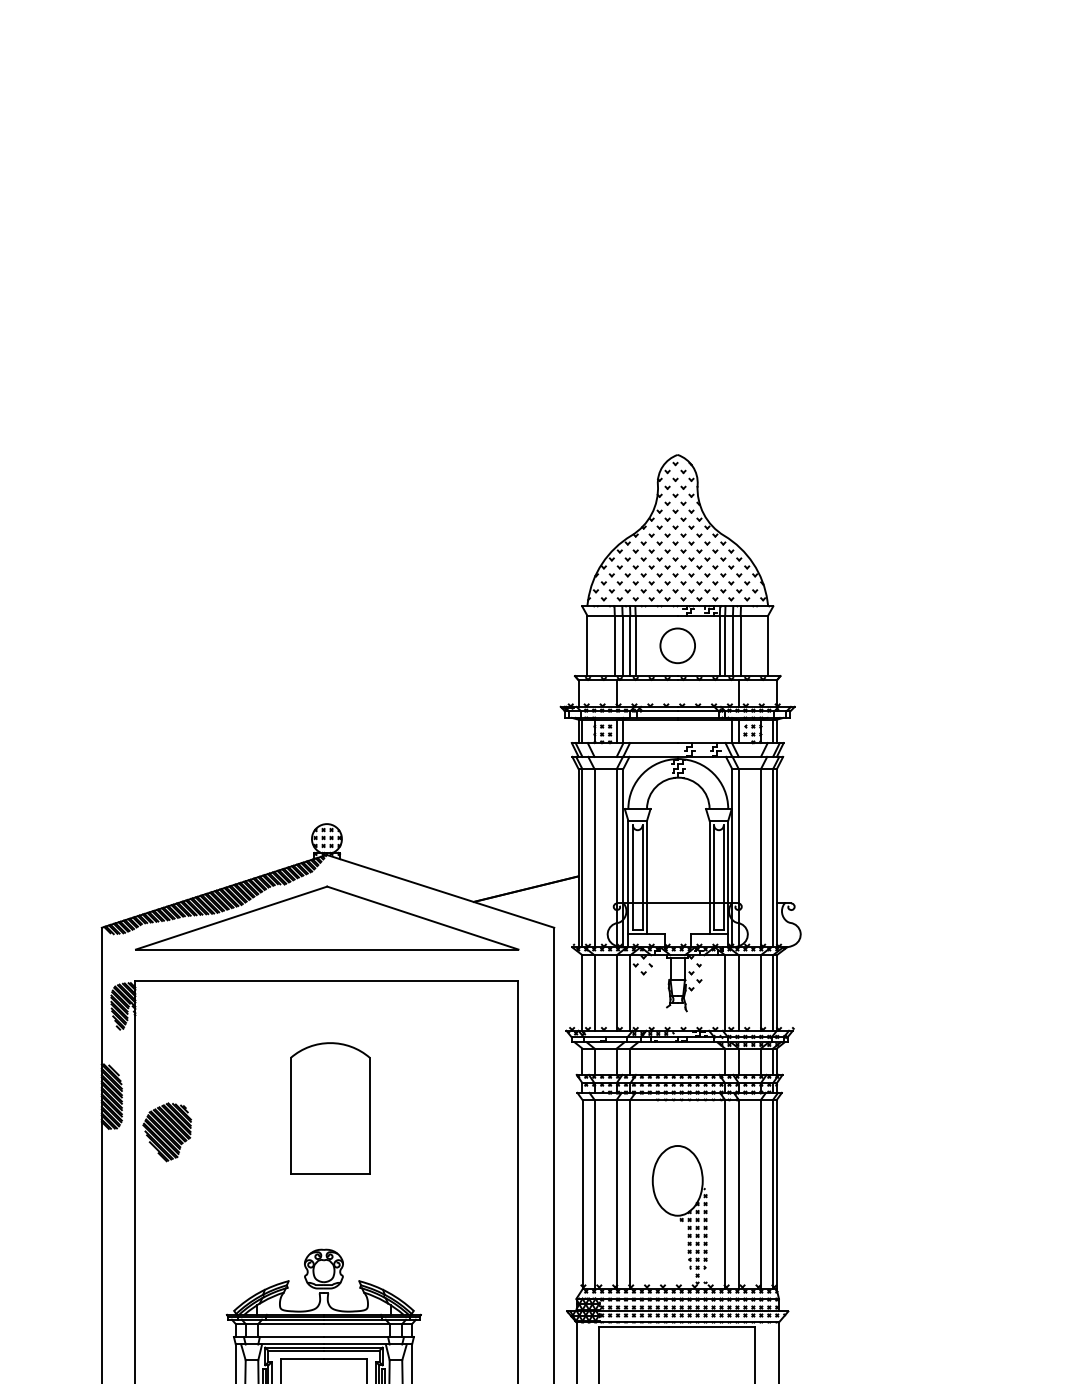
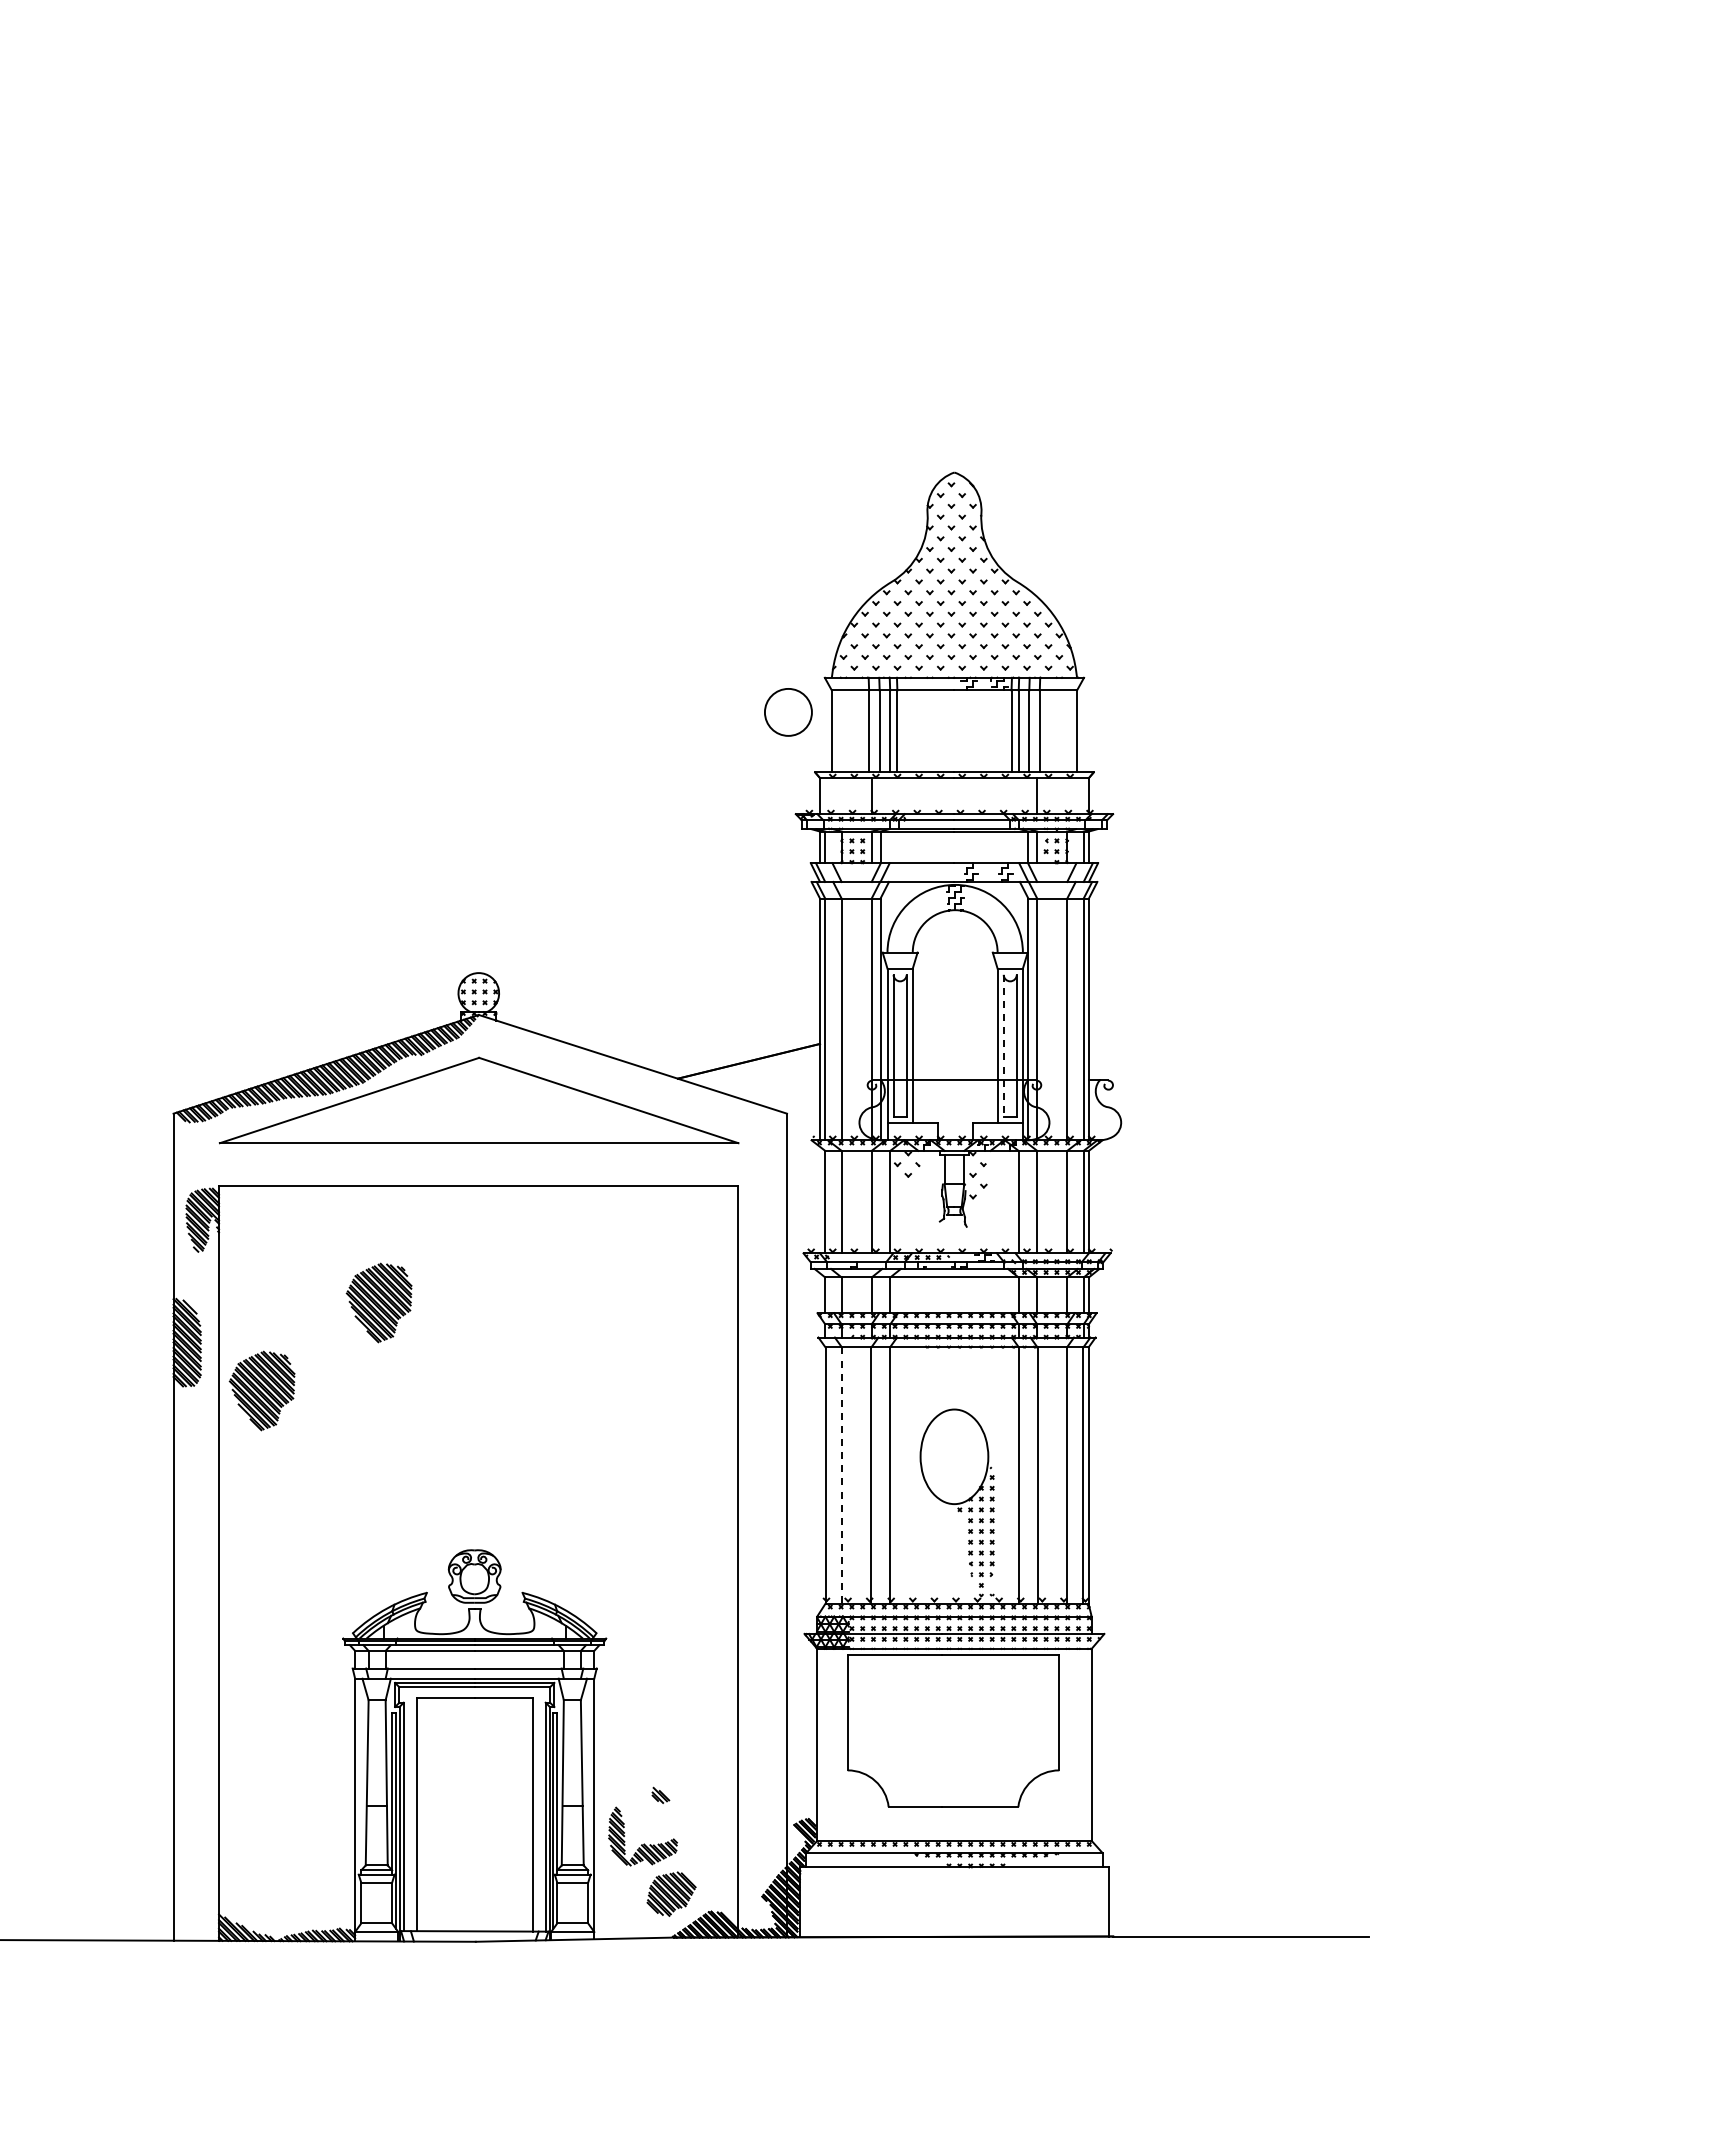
circle: (677, 645) -> (788, 712), moved
line: (713, 877) -> (1003, 1045), solid -> dashed
part: (252, 1067) -> (378, 1302), added
part: (330, 1108) -> (483, 1358), removed
line: (594, 1195) -> (841, 1476), solid -> dashed

